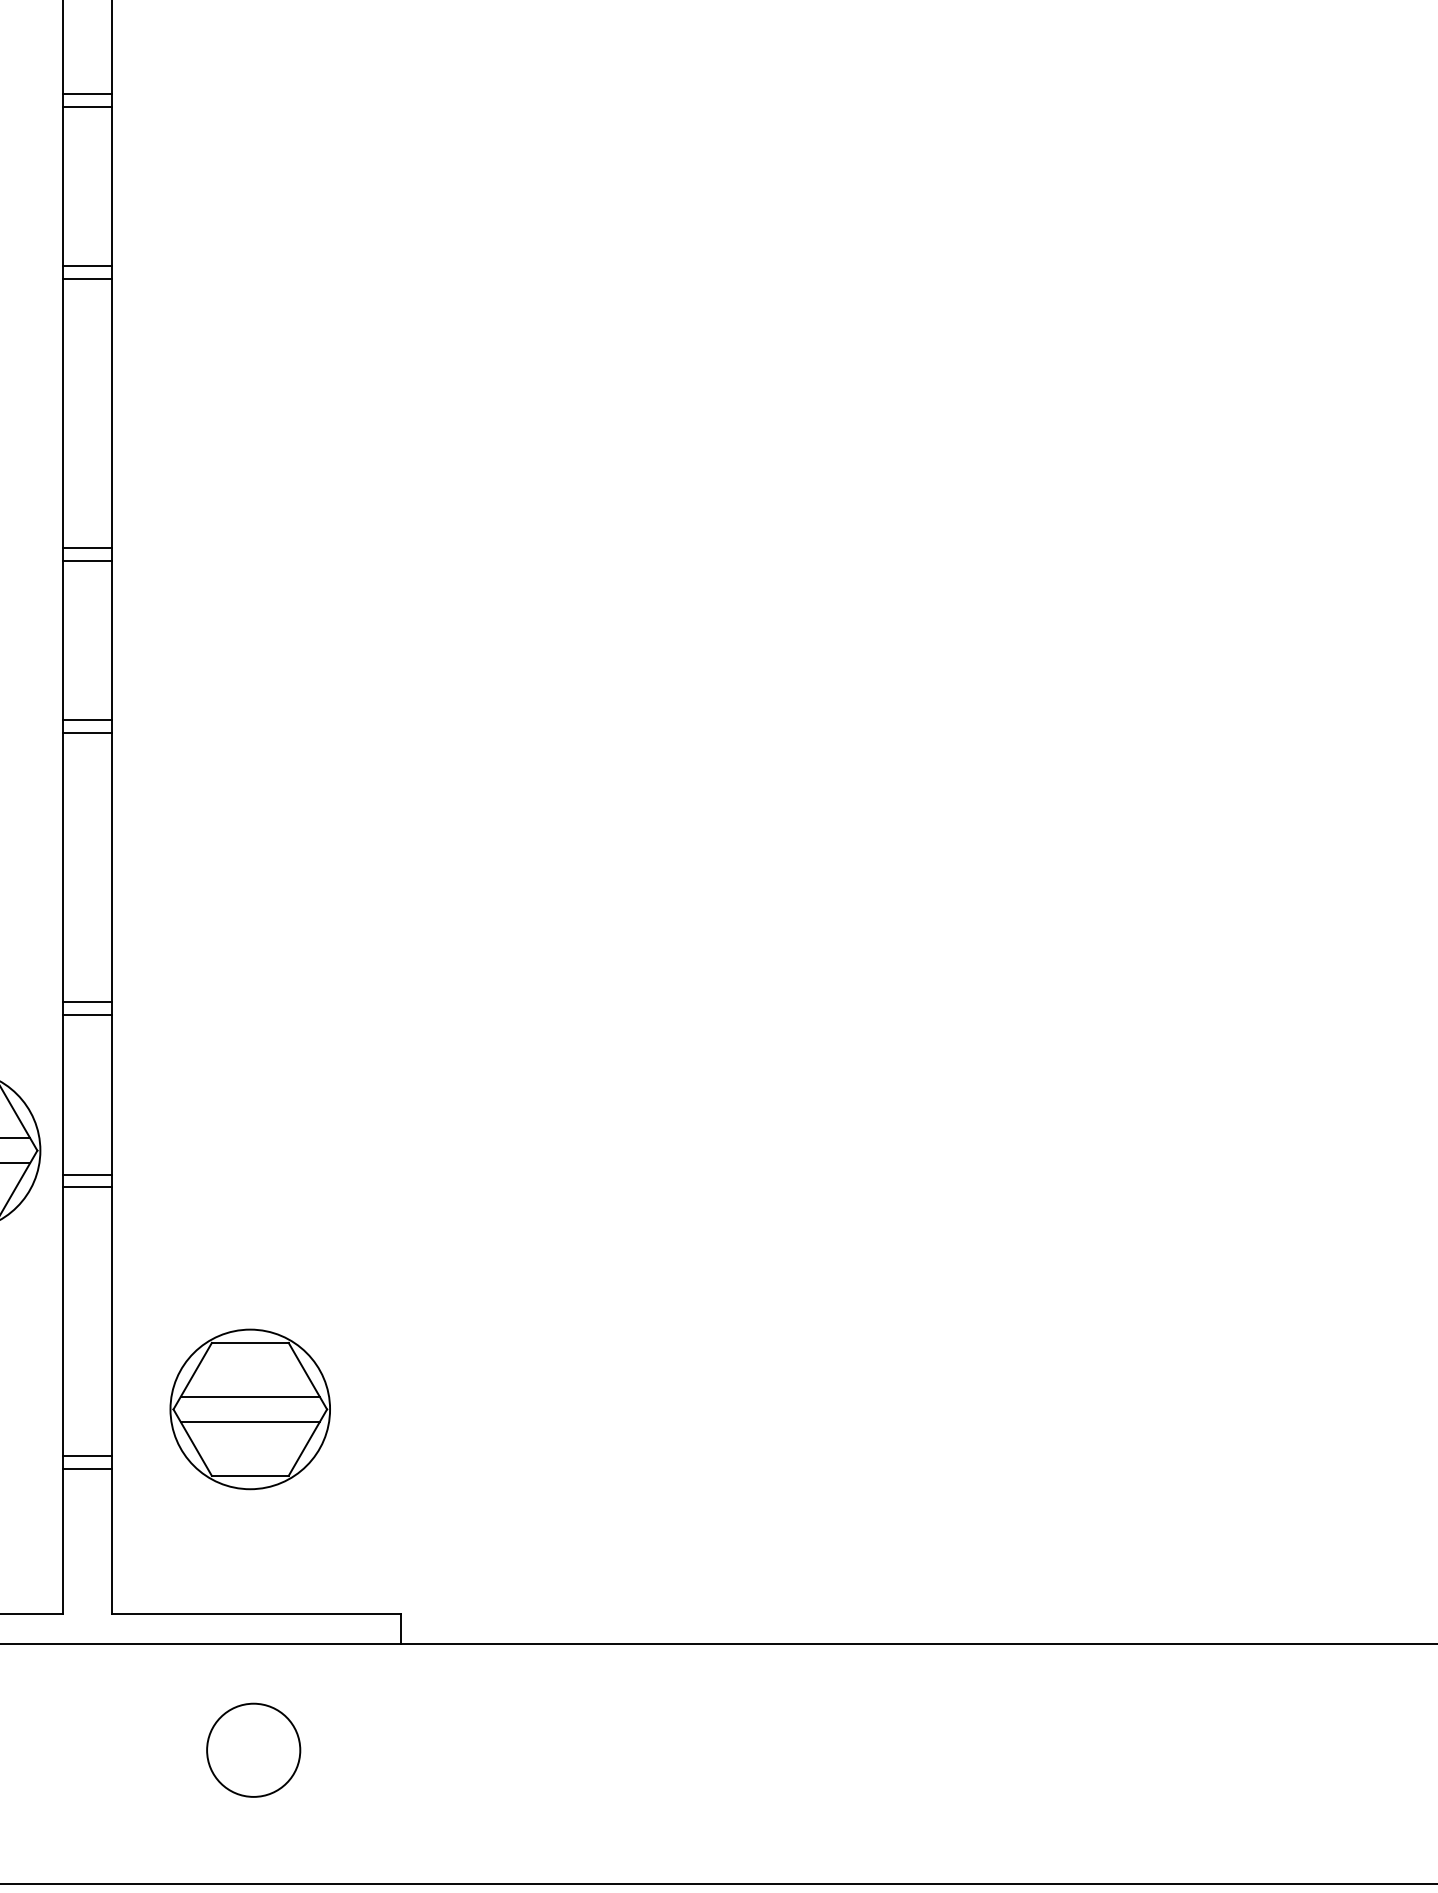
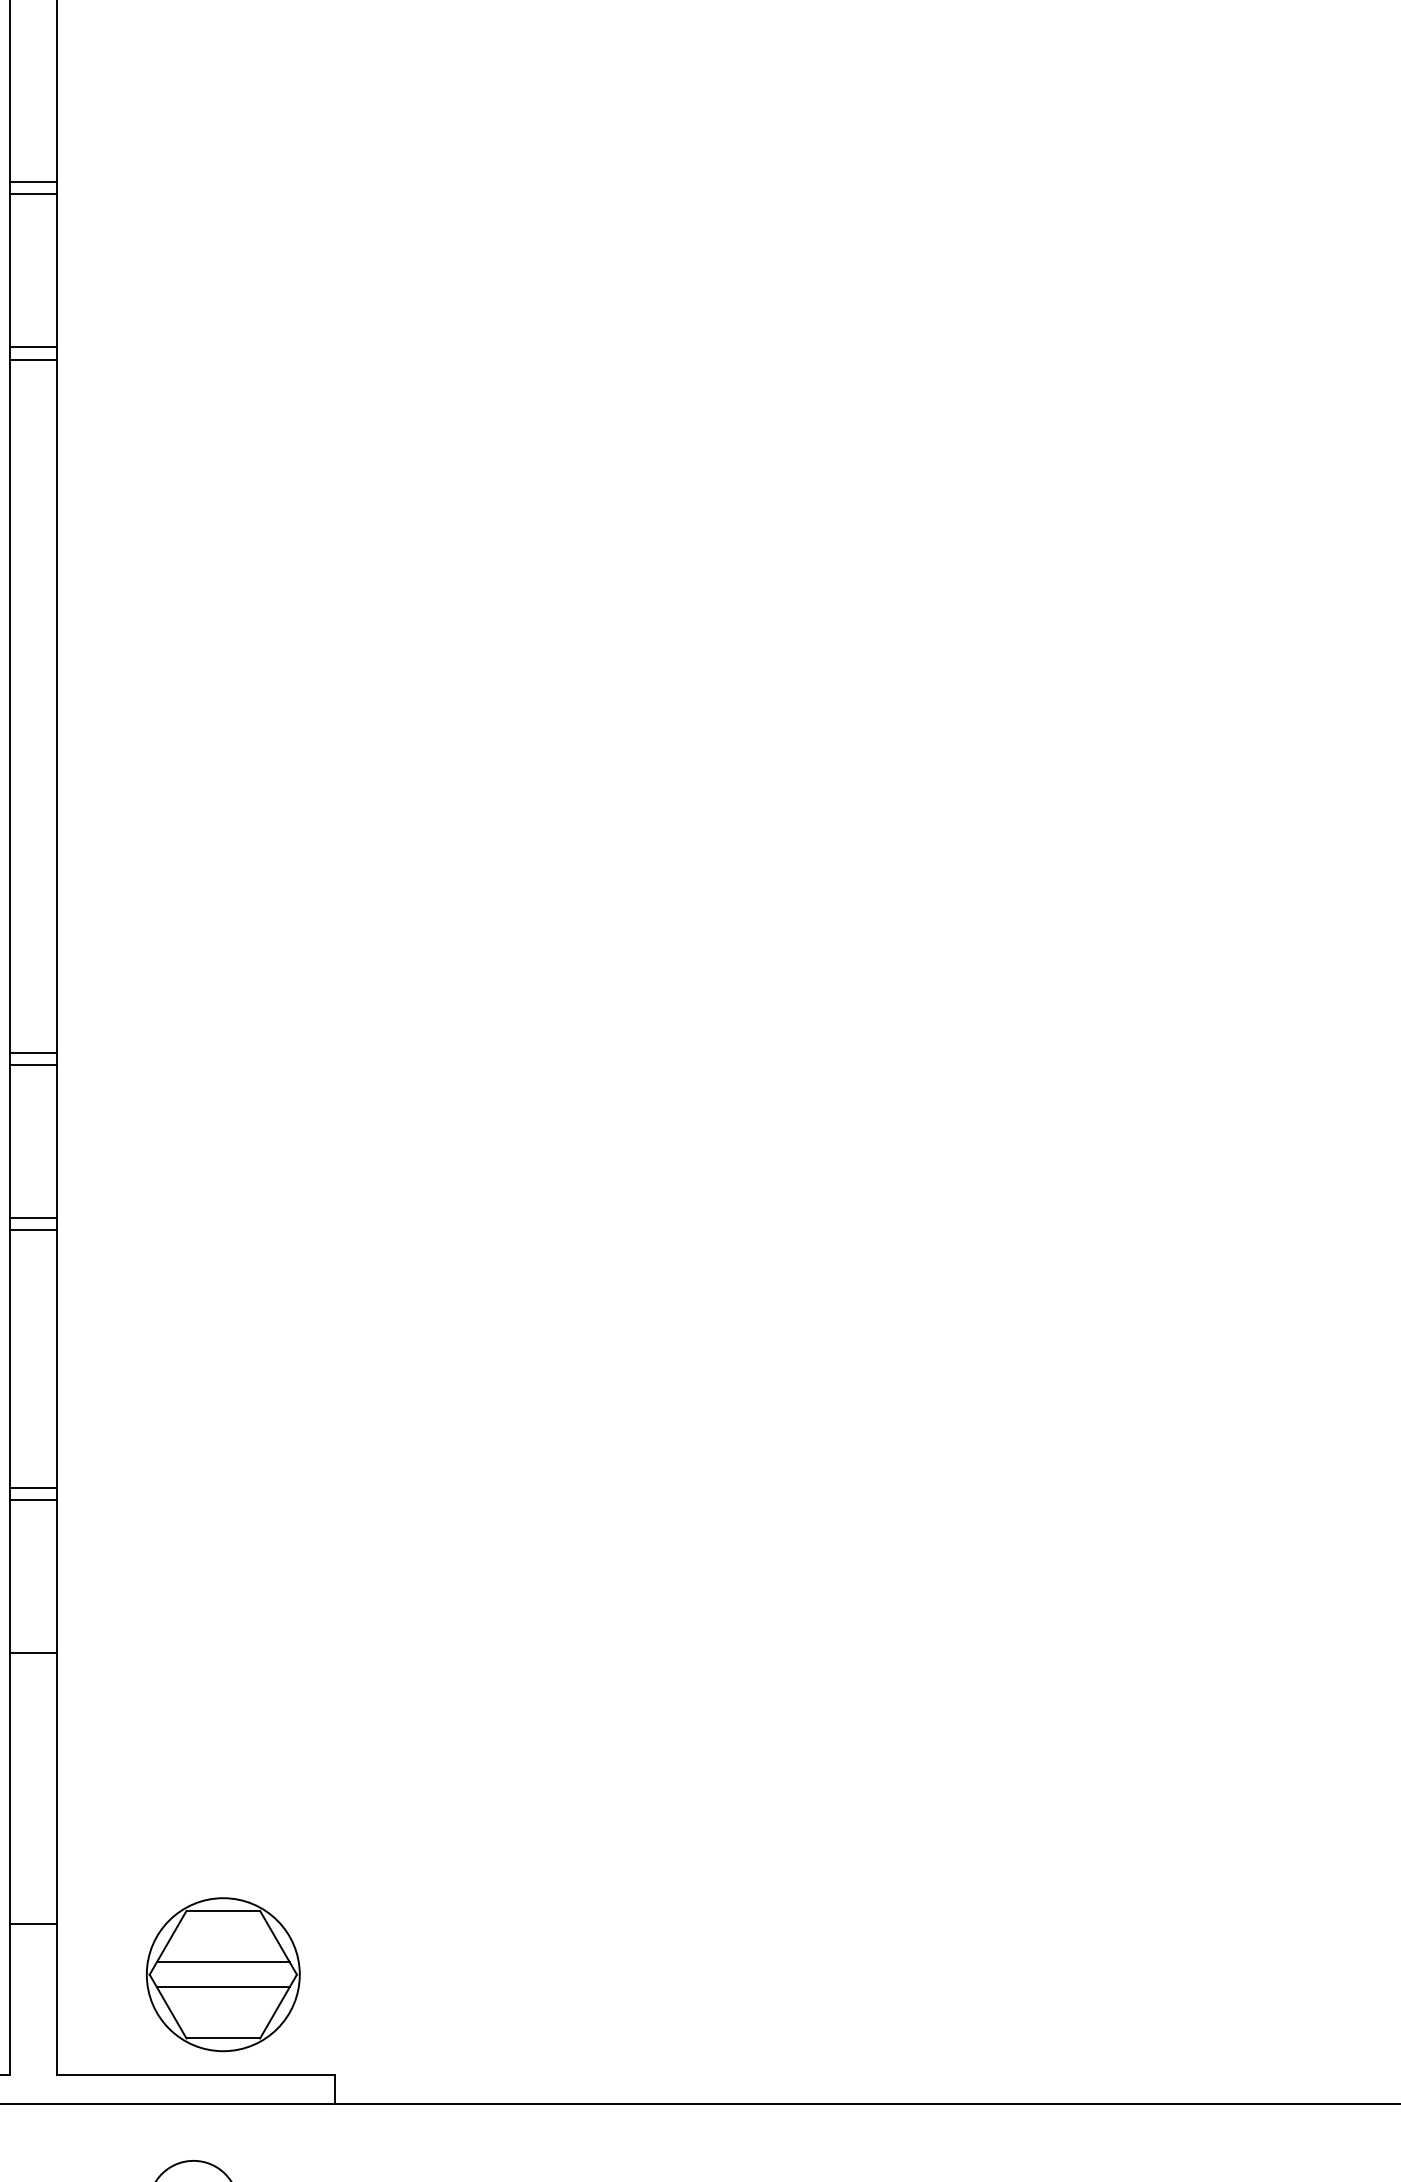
line: (86, 93) -> (33, 617), removed
line: (86, 106) -> (33, 629), removed
line: (86, 266) -> (33, 782), removed
line: (86, 278) -> (33, 794), removed
line: (86, 1187) -> (33, 1665), removed
part: (249, 1409) -> (222, 1974), moved
line: (86, 1468) -> (33, 1935), removed

